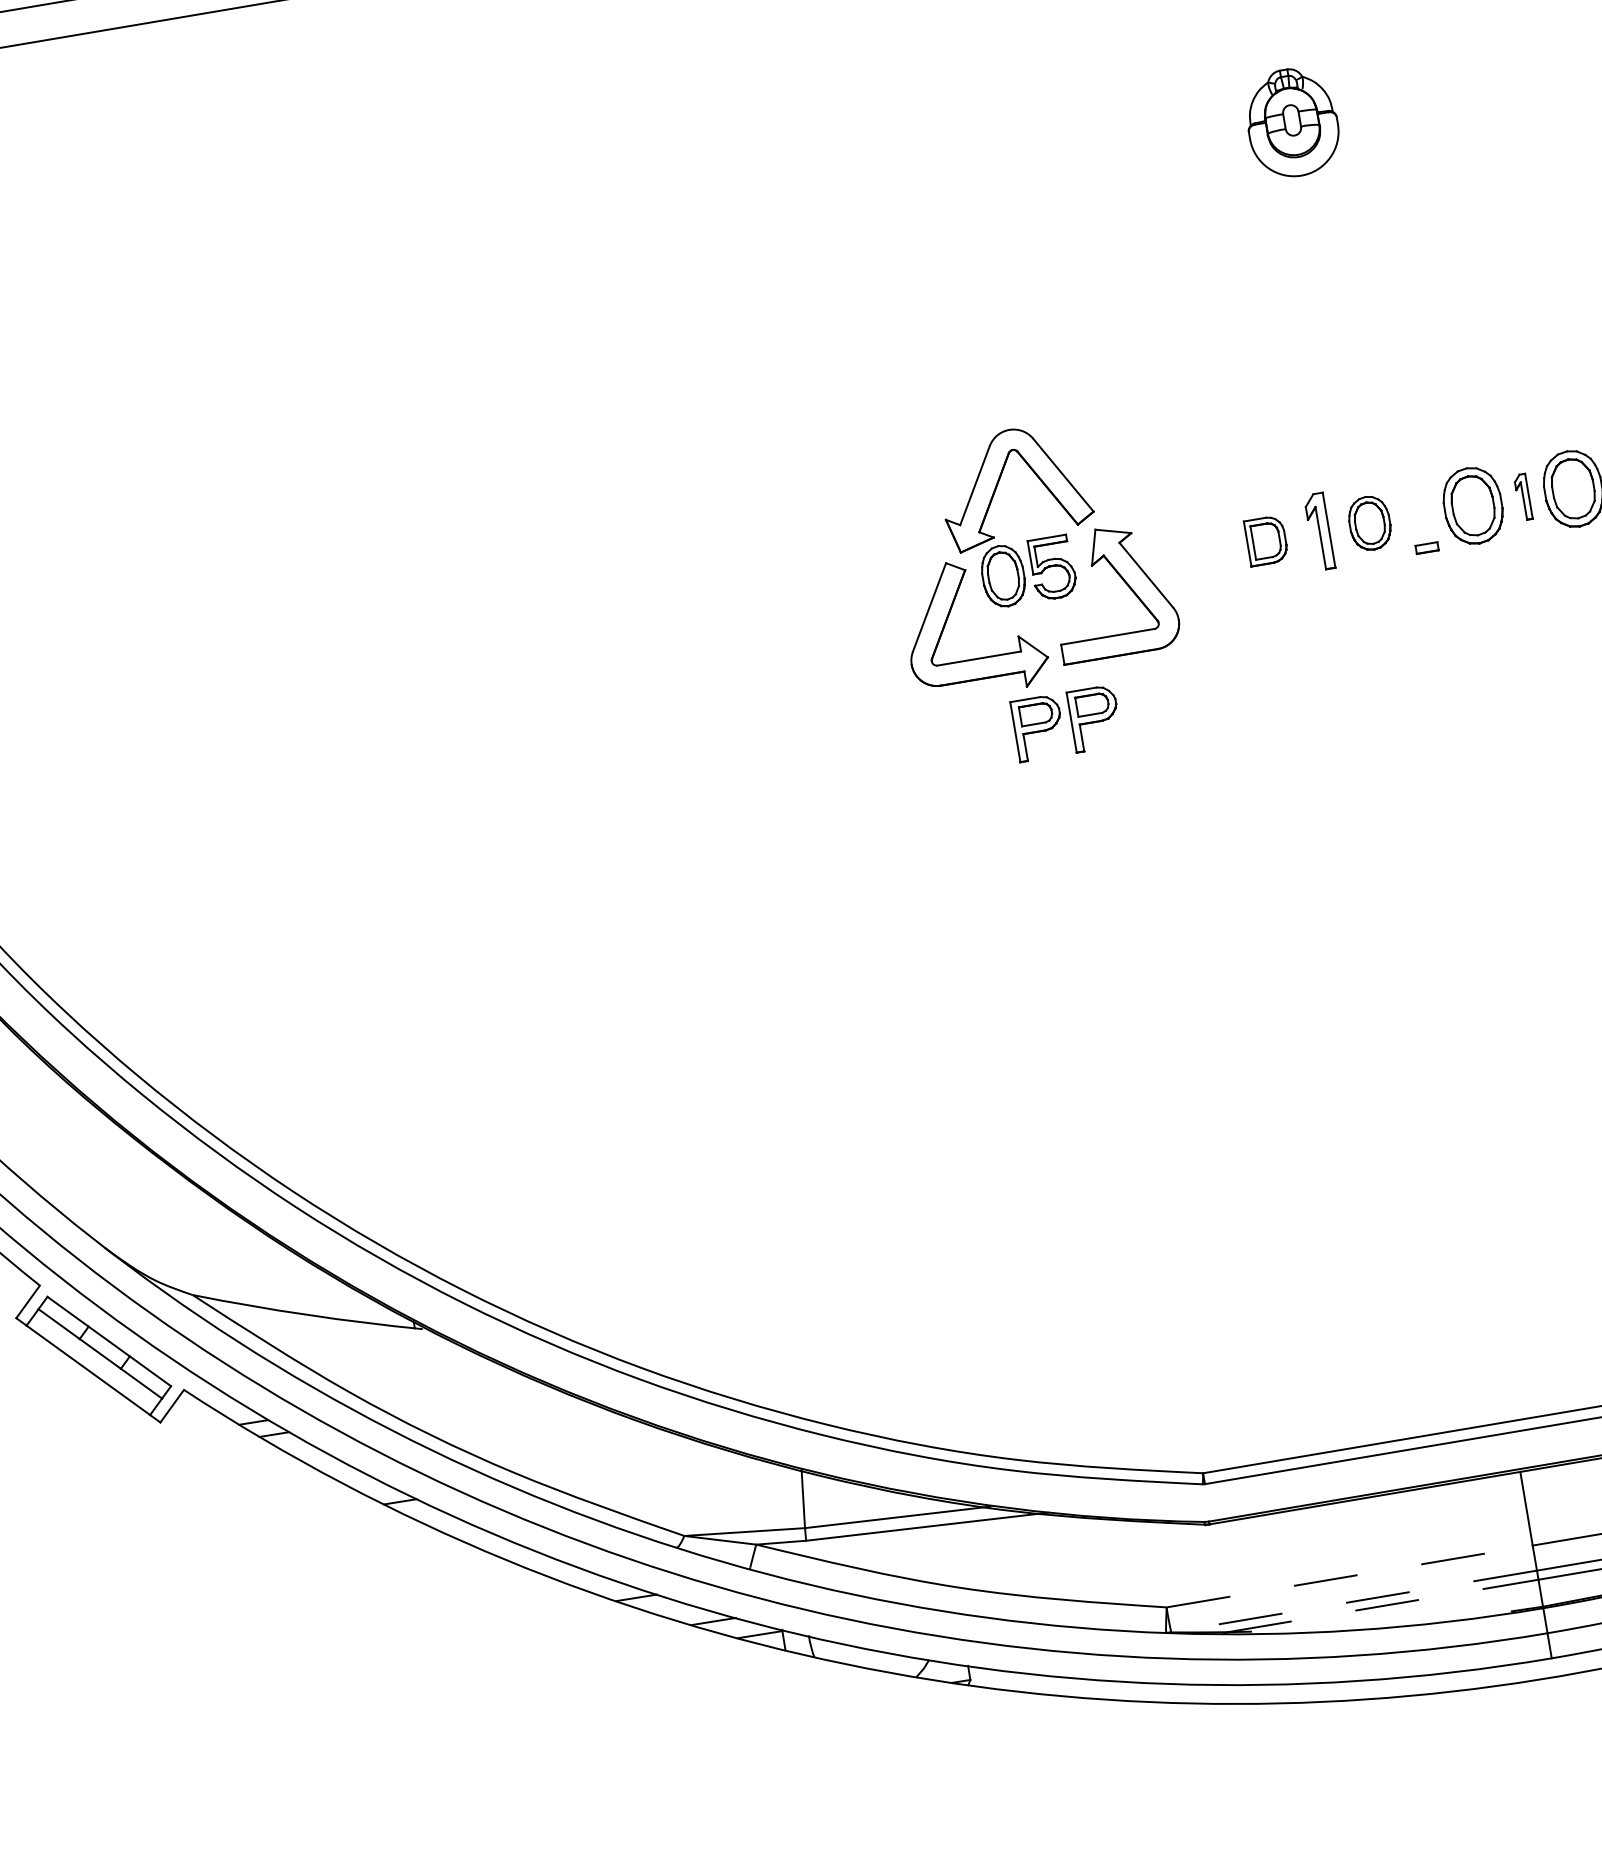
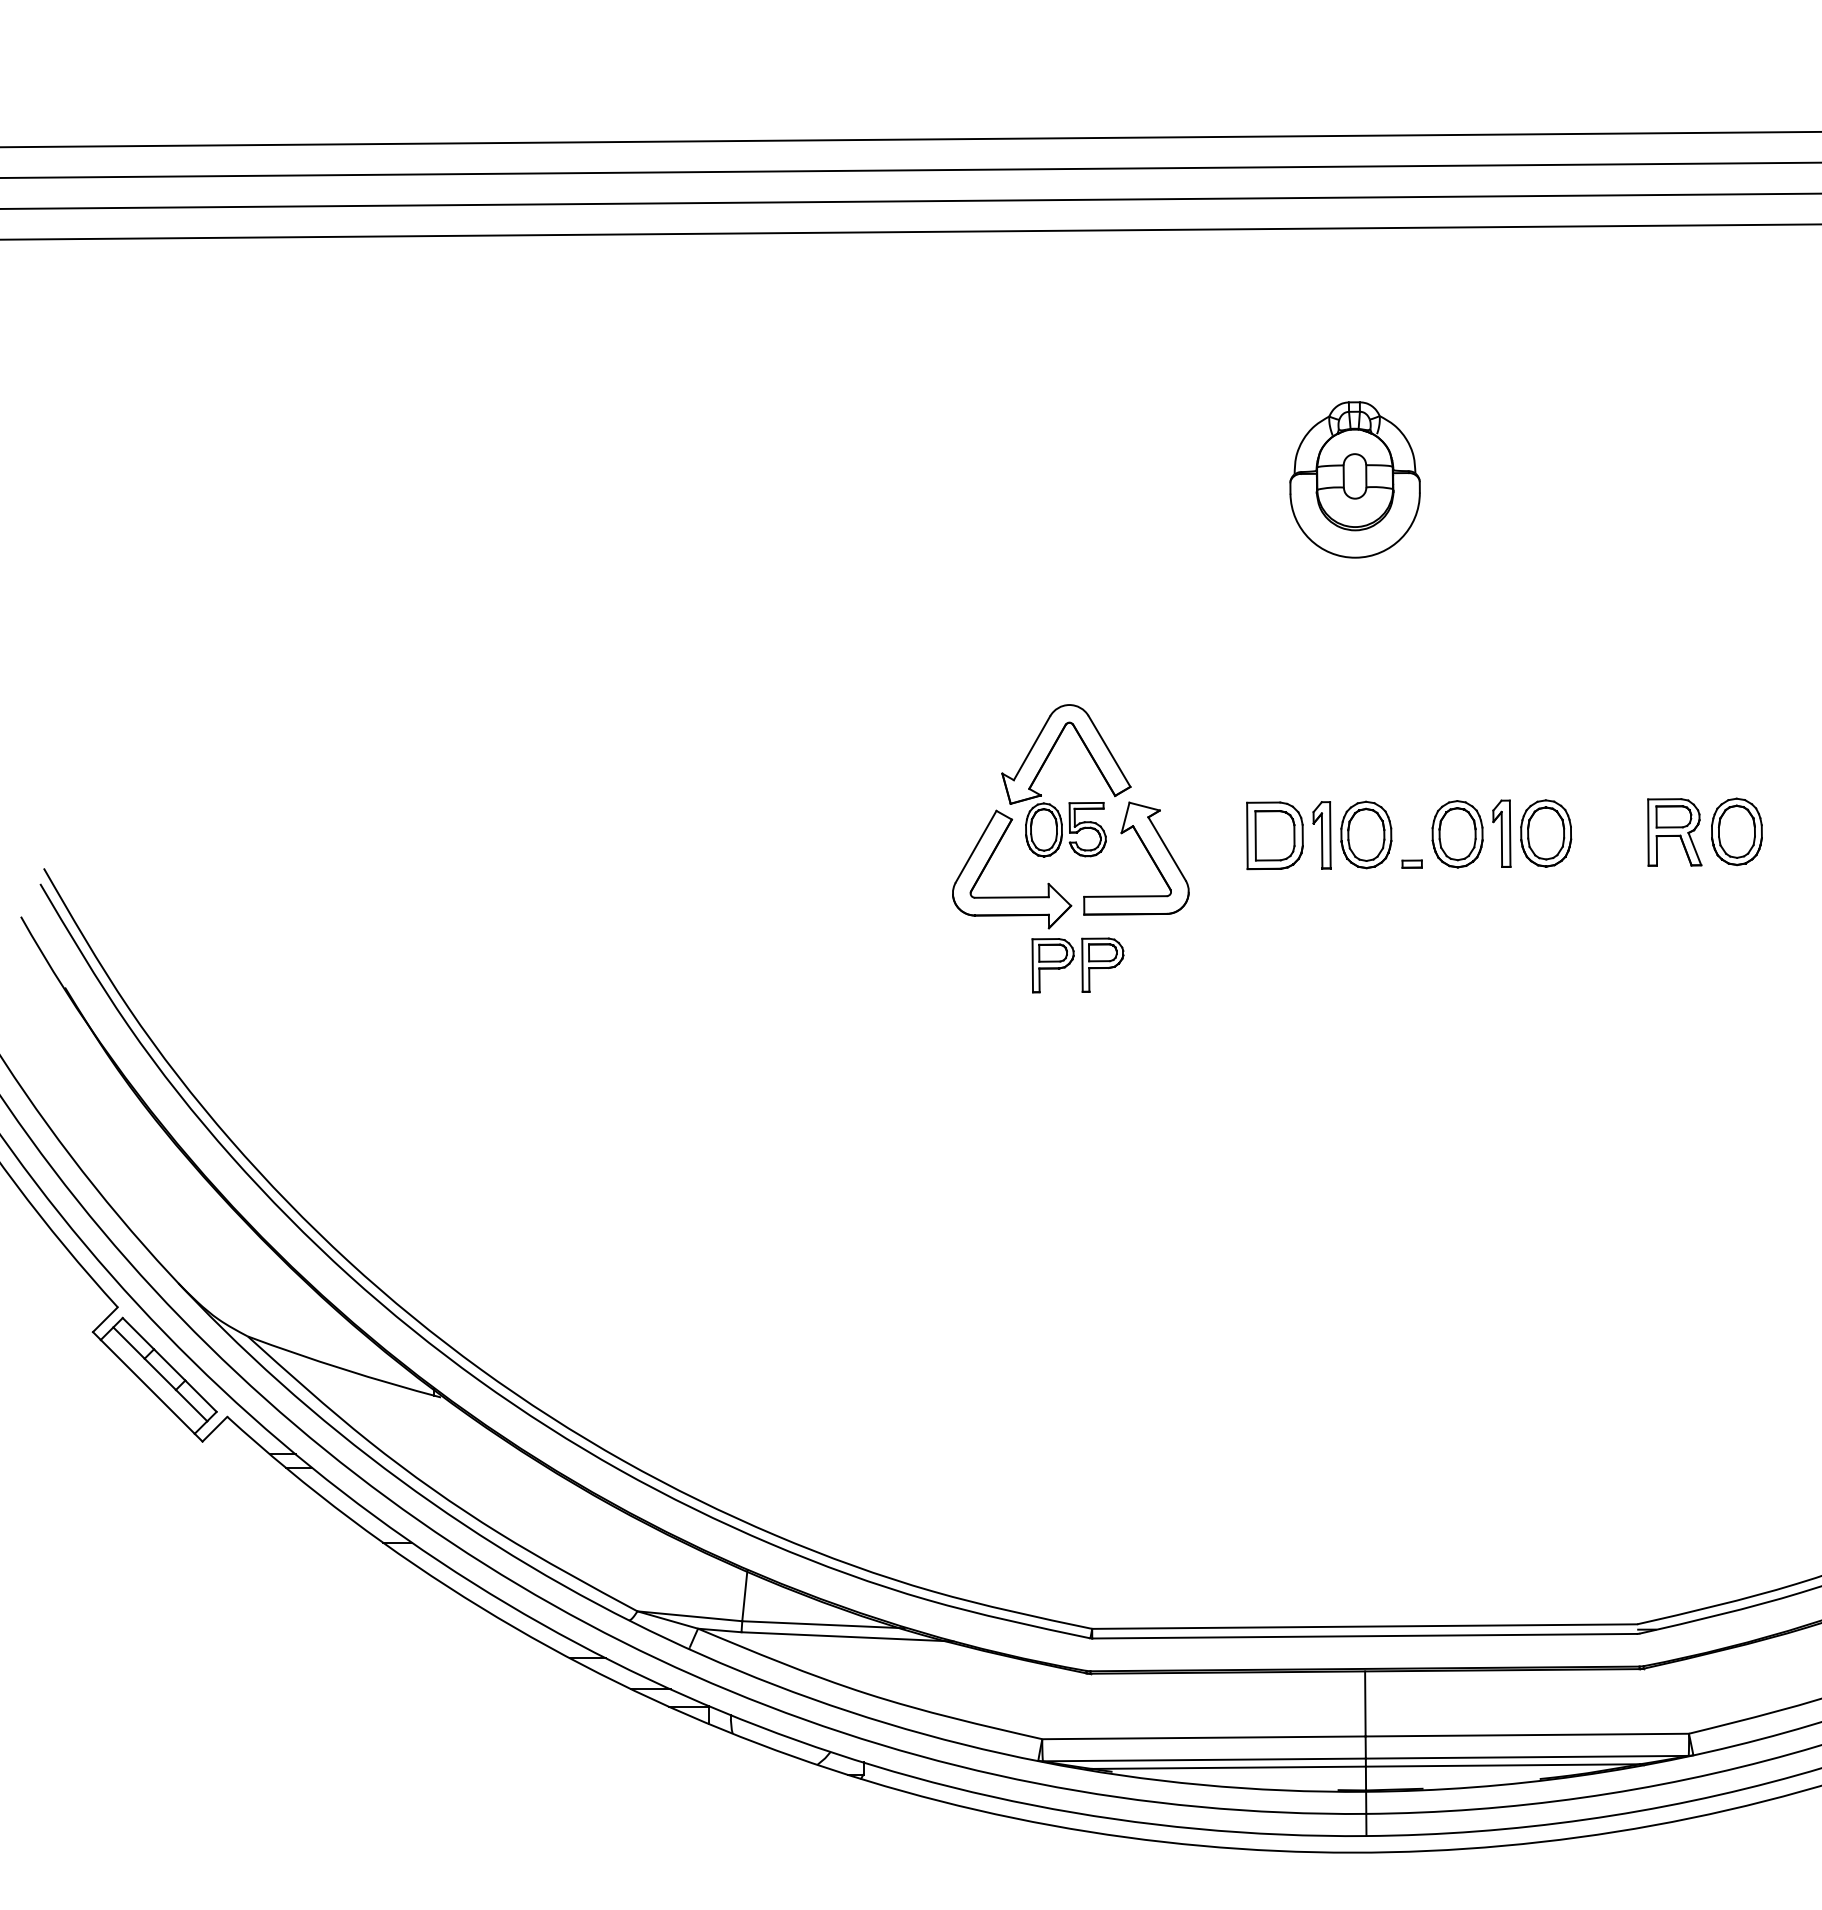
part: (1291, 122) -> (1354, 479), size x1.67
part: (1522, 497) -> (1501, 833), size x1.67
part: (1369, 522) -> (1366, 834), size x1.43
part: (1265, 540) -> (1274, 835), size x1.67
line: (1349, 1576) -> (1203, 1737), dashed -> solid
line: (1353, 1601) -> (1203, 1759), dashed -> solid
line: (1384, 1605) -> (1229, 1767), dashed -> solid

